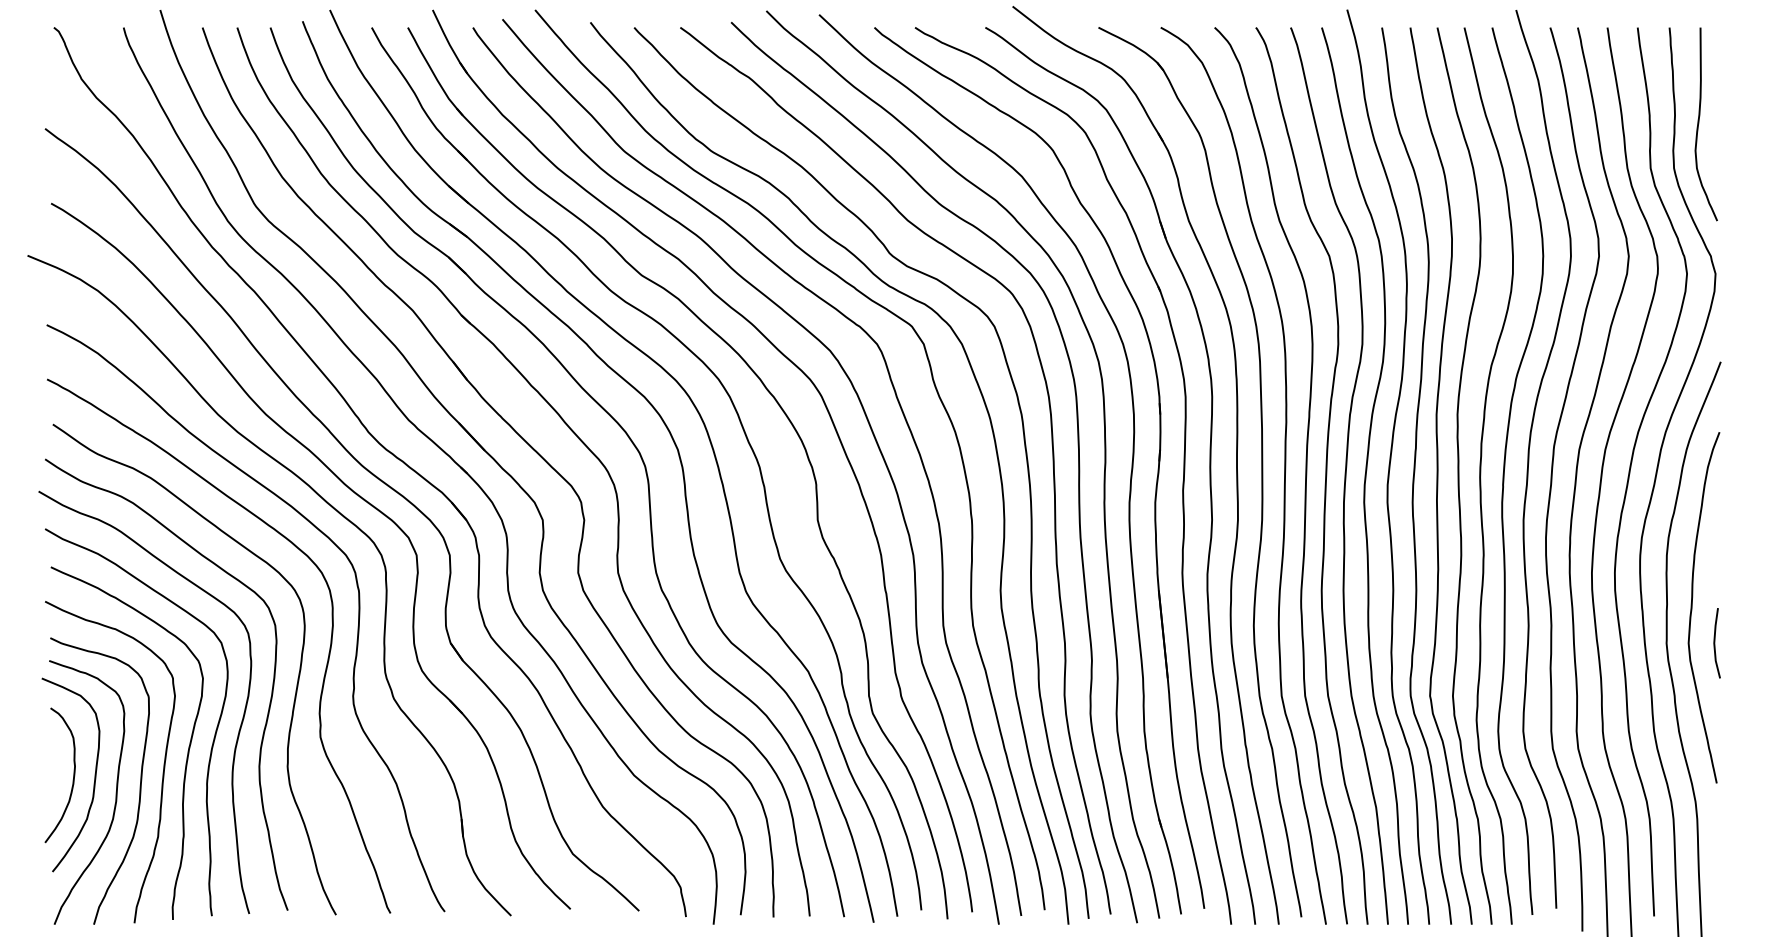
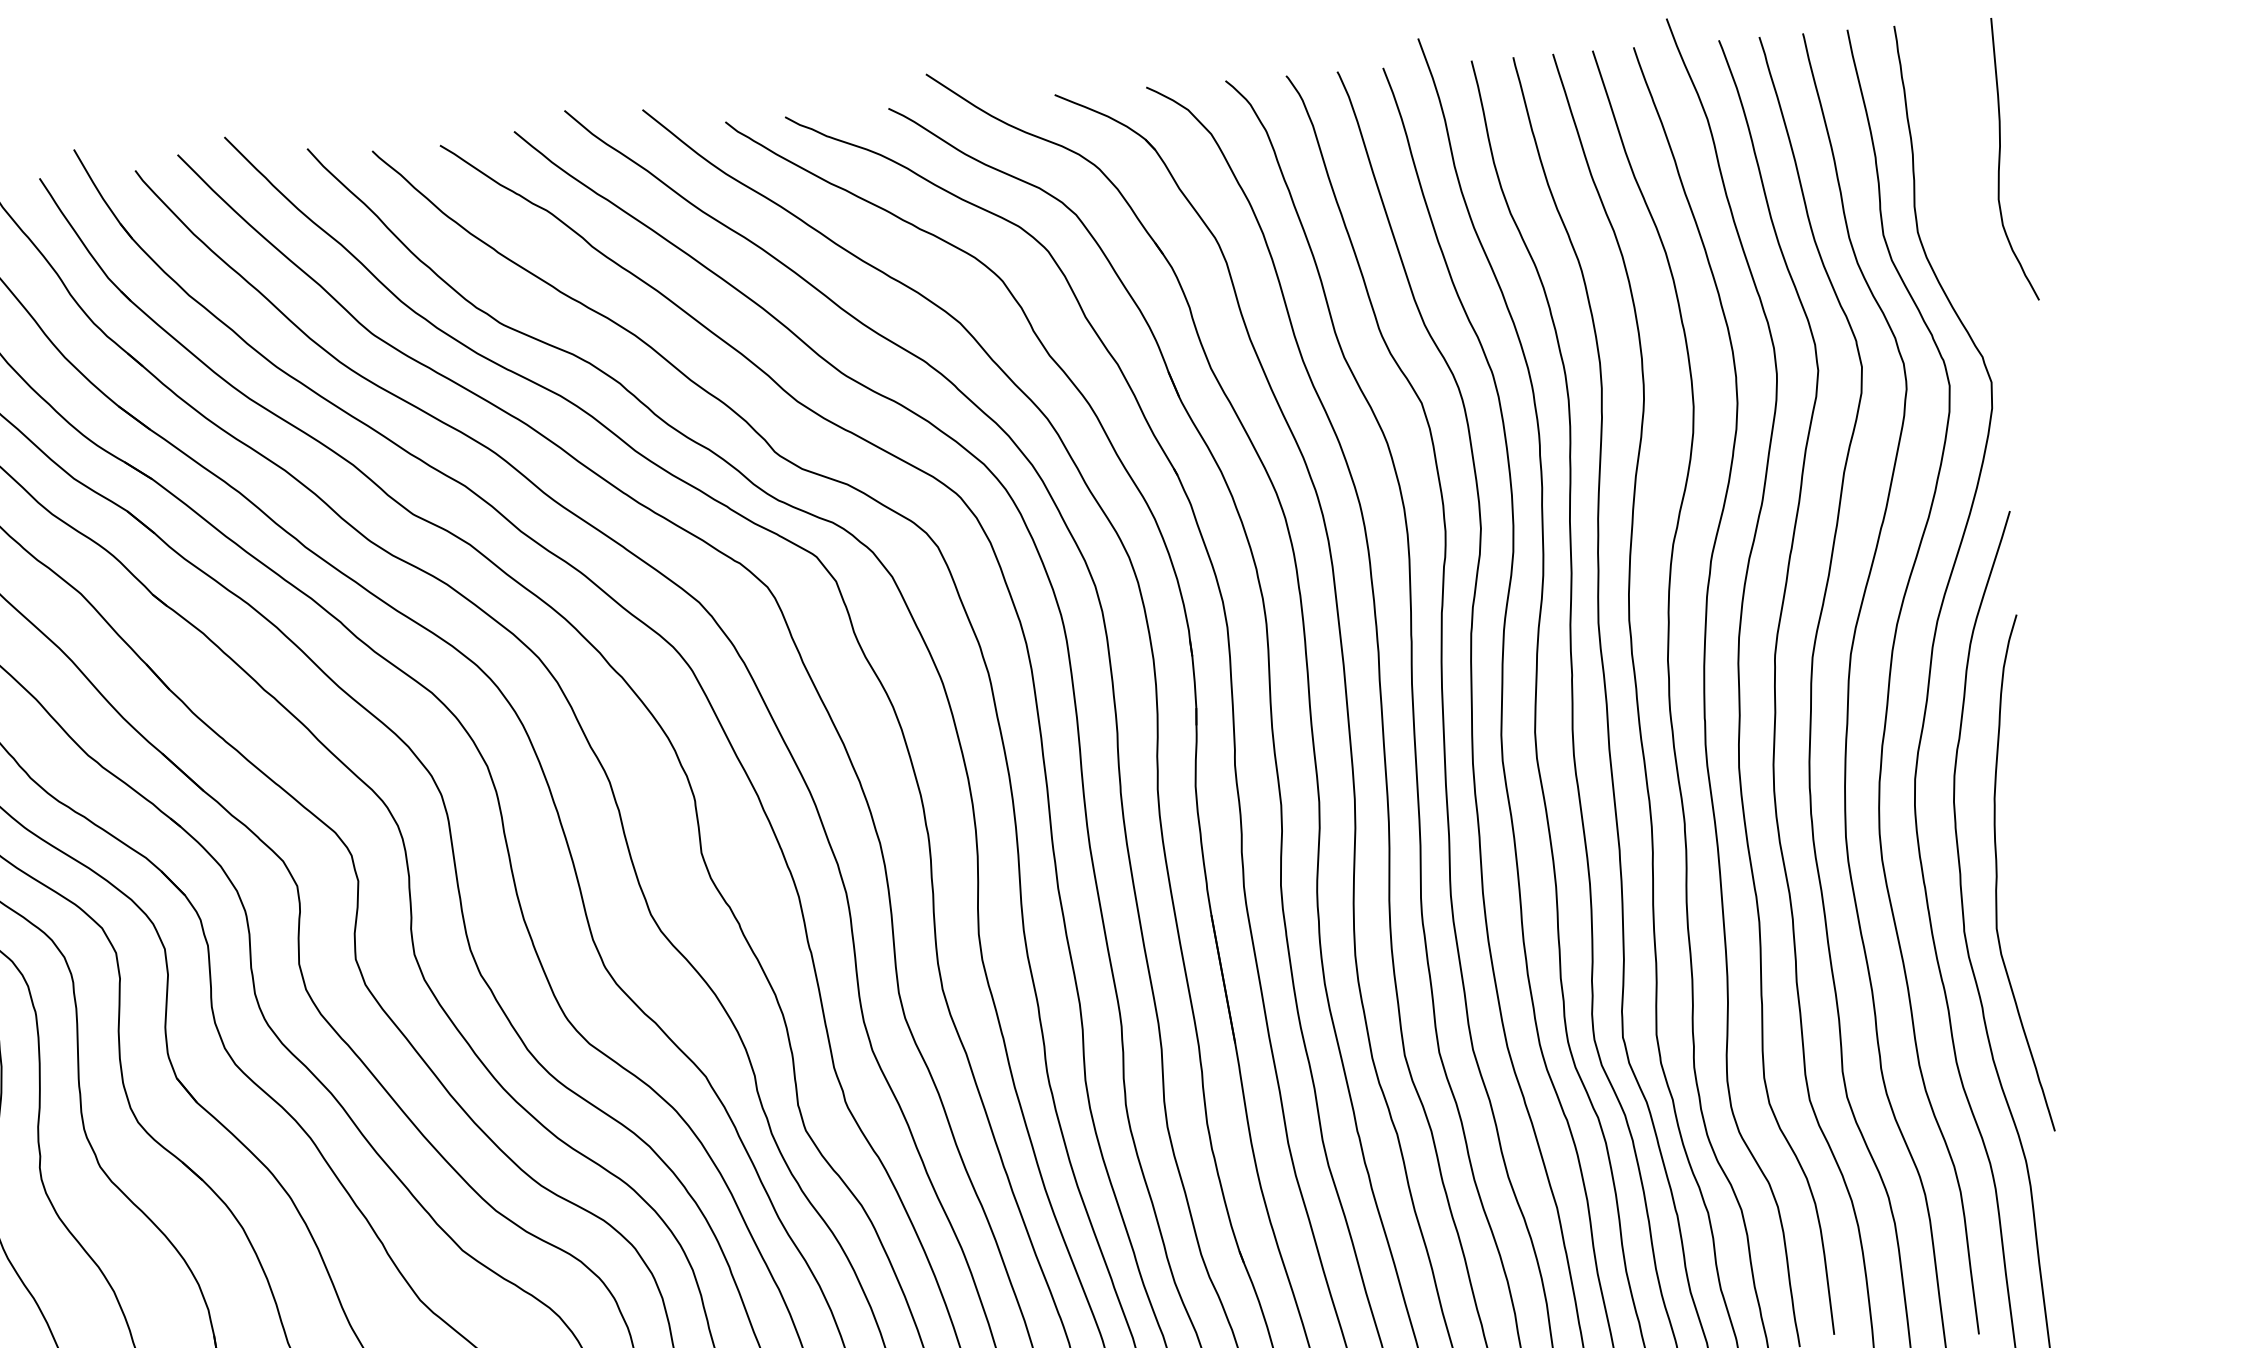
curve: (1699, 123) -> (2001, 159), moved
line: (1715, 643) -> (2036, 925), removed

